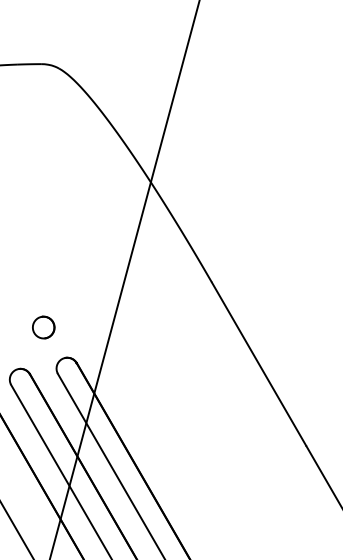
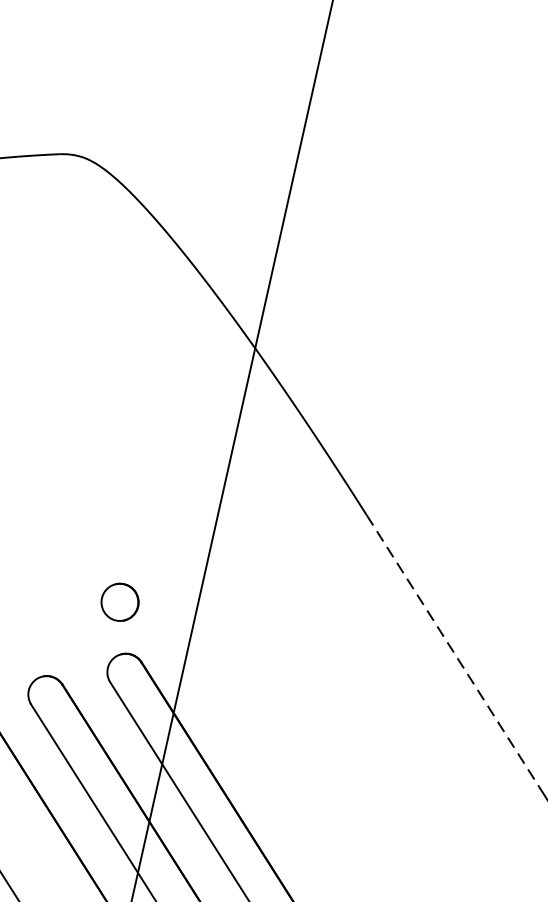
part: (43, 327) -> (119, 602), moved
line: (259, 364) -> (453, 651), solid -> dashed

